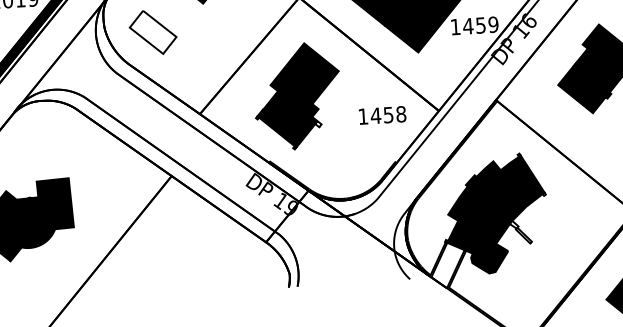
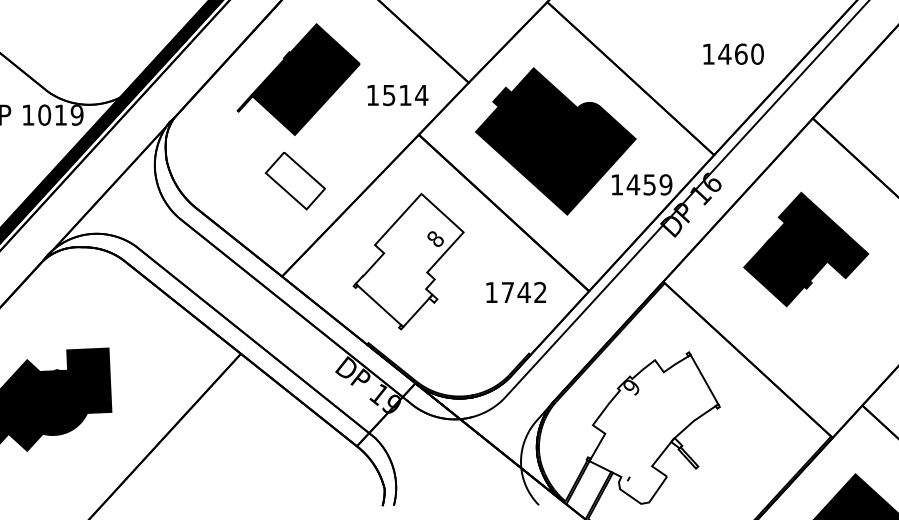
part: (153, 32) -> (295, 181), moved
fill: (298, 95) -> (409, 260), removed
text: (388, 115) -> (523, 292), 1458 -> 1742
fill: (495, 215) -> (653, 429), removed

